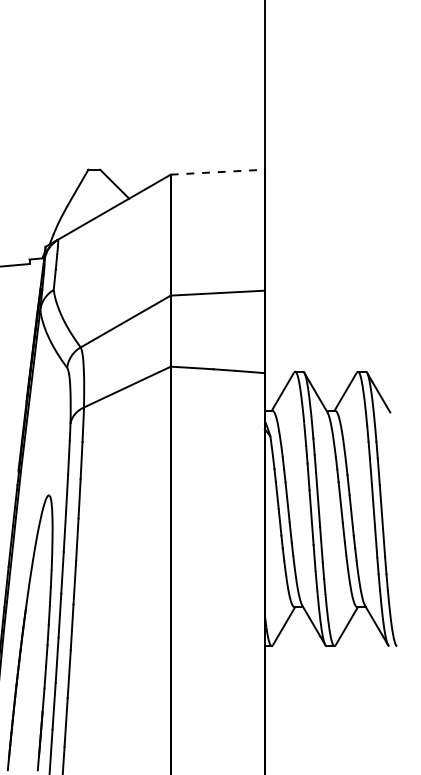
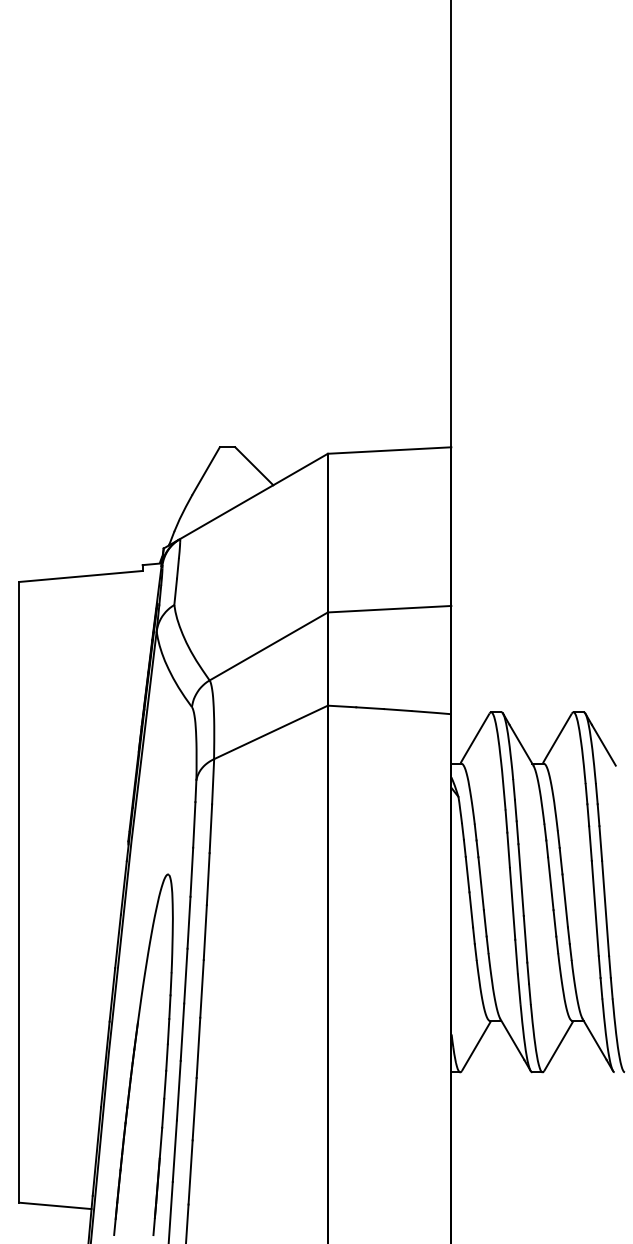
line: (217, 172) -> (389, 450), dashed -> solid

